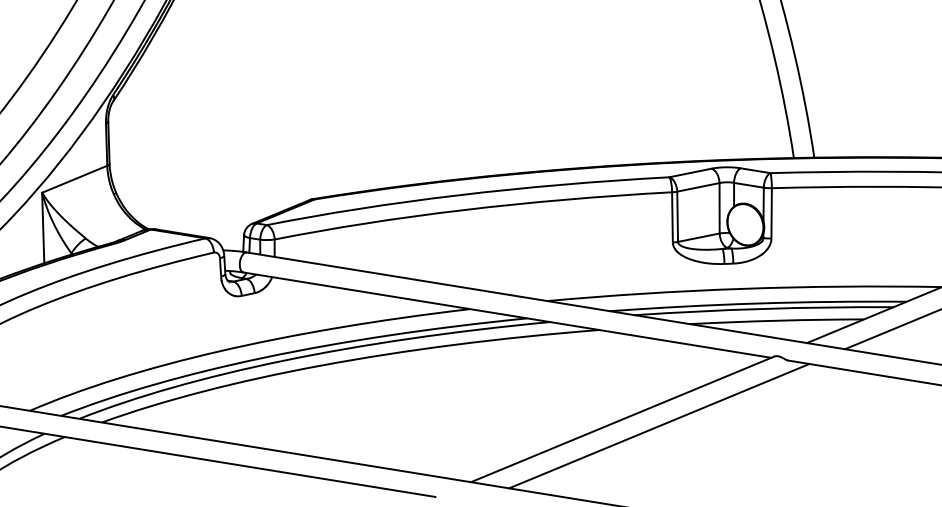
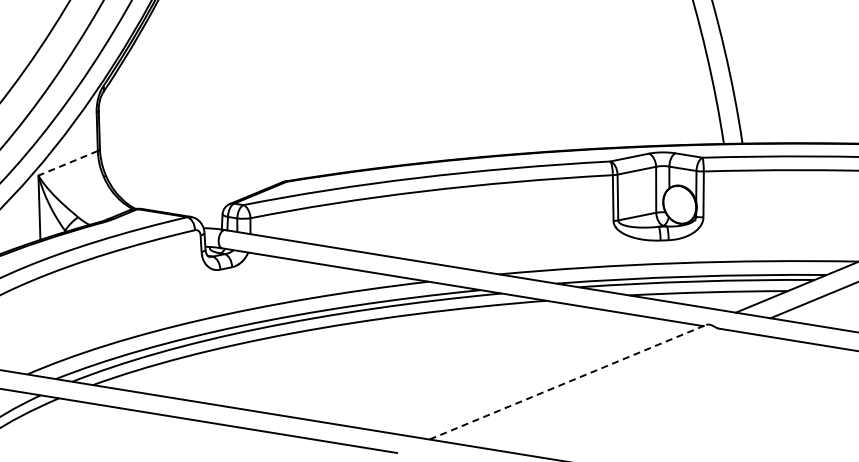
line: (73, 179) -> (67, 163), solid -> dashed
line: (622, 419) -> (567, 382), solid -> dashed
line: (659, 426) -> (601, 388), removed

